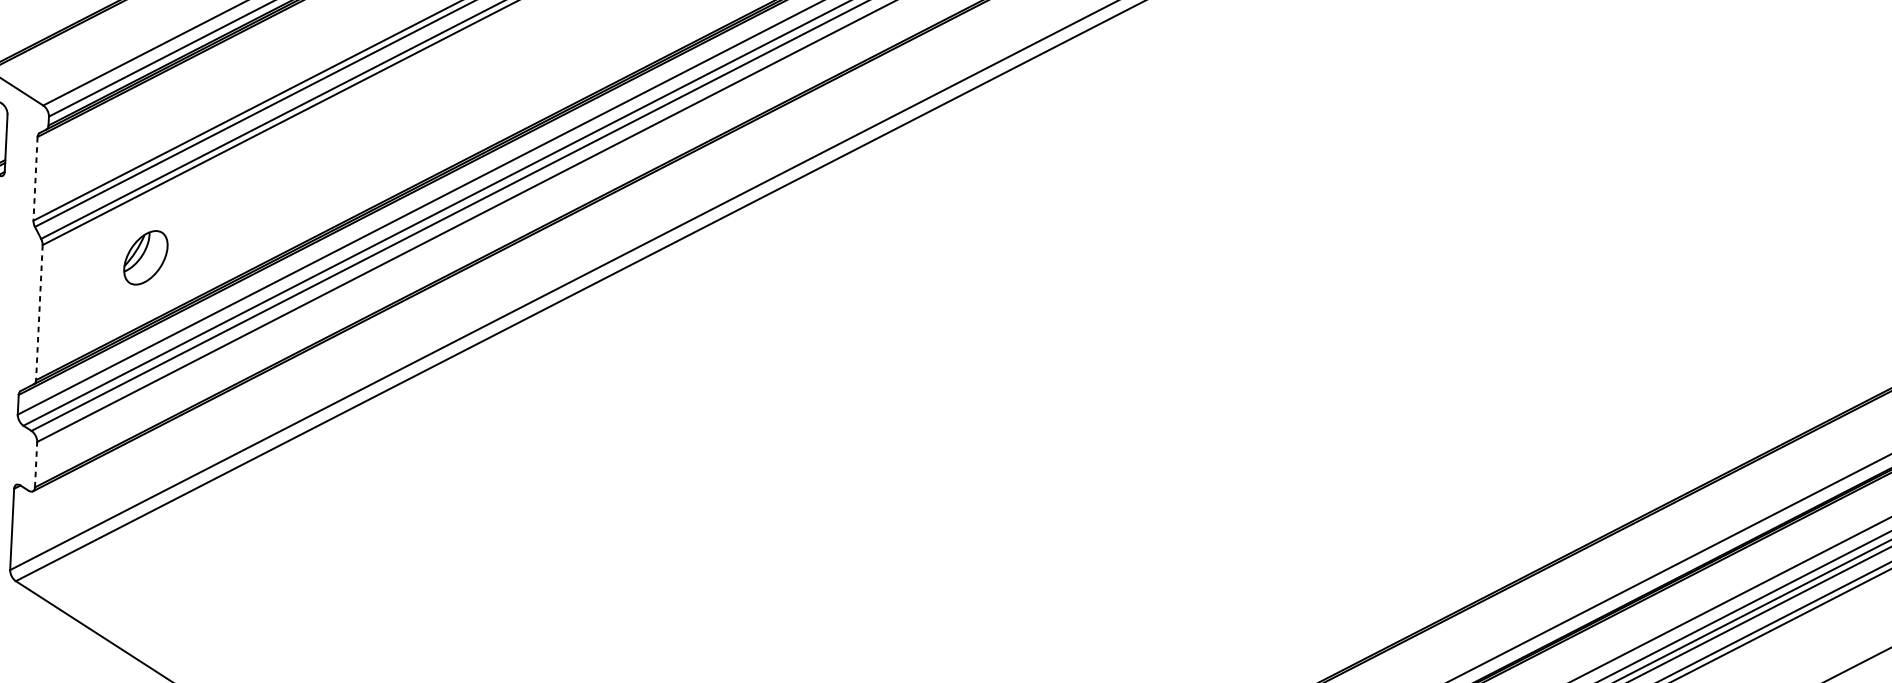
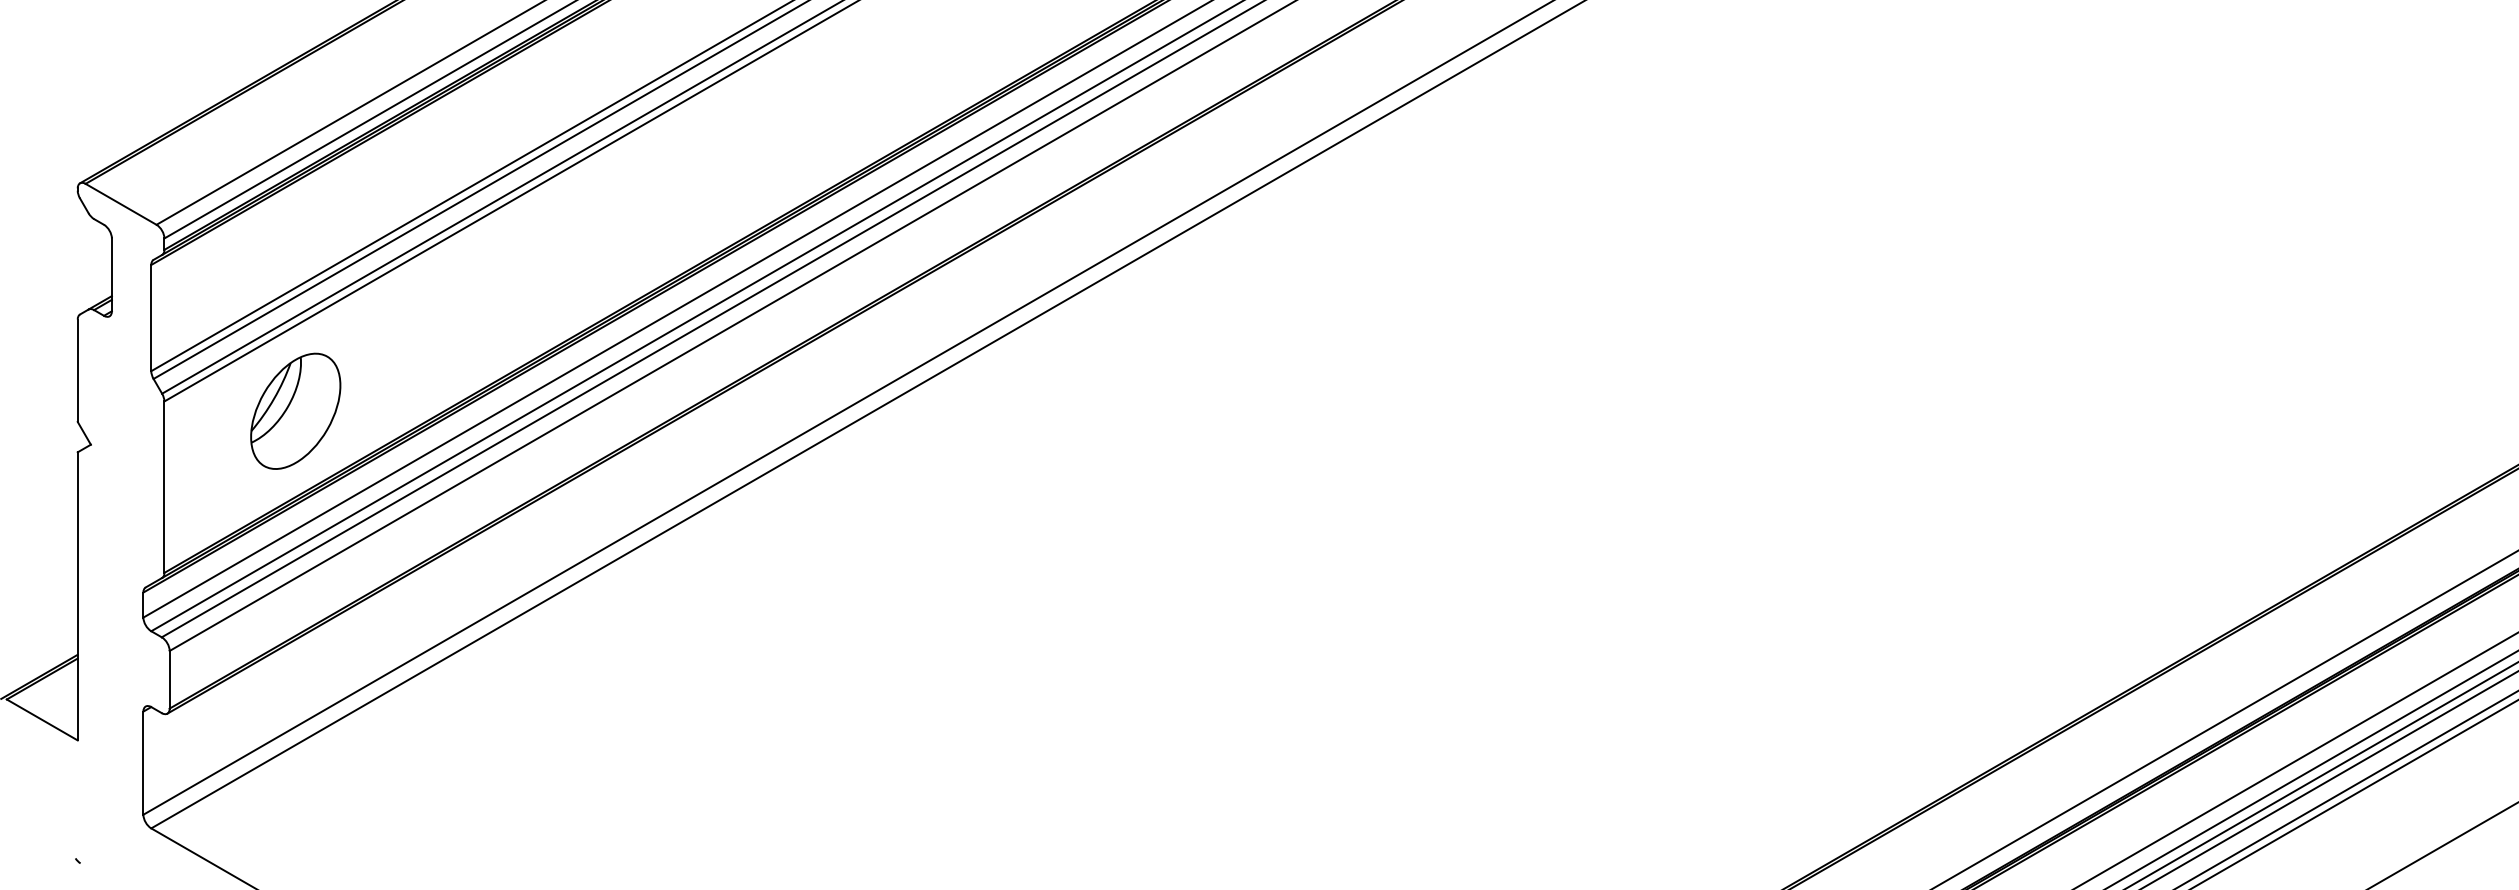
line: (35, 179) -> (151, 318), dashed -> solid
part: (145, 257) -> (295, 410), size x1.67
line: (39, 312) -> (164, 487), dashed -> solid
line: (35, 464) -> (169, 679), dashed -> solid

